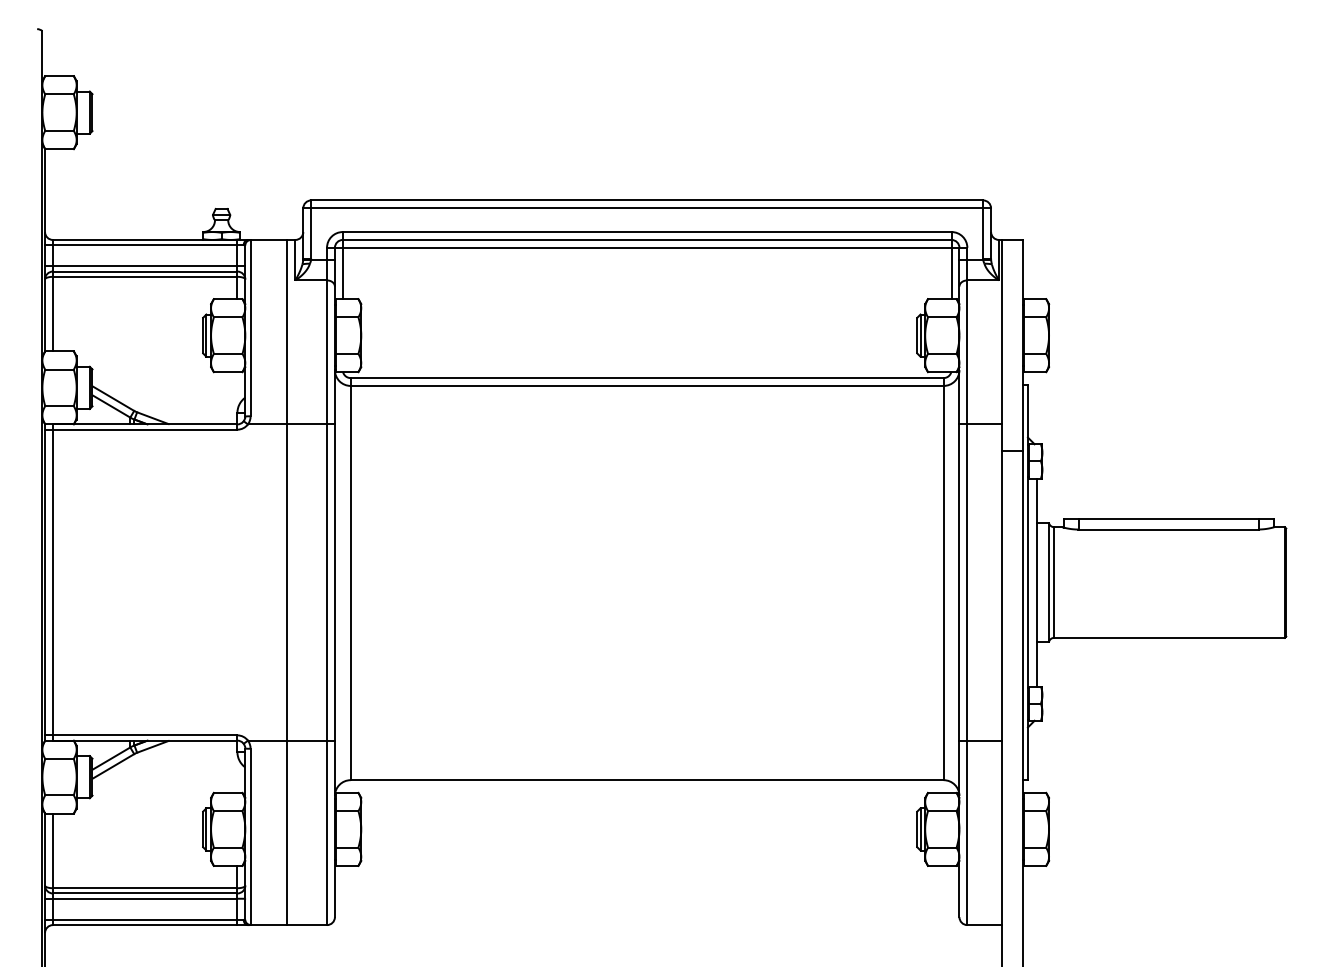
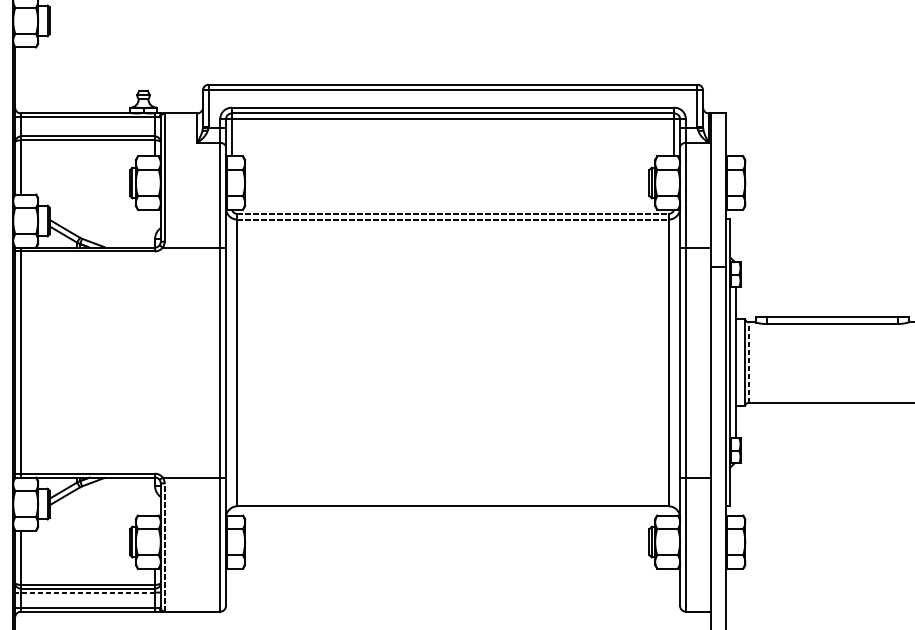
line: (145, 266) -> (88, 132), removed
line: (647, 378) -> (453, 214), solid -> dashed
line: (647, 385) -> (453, 219), solid -> dashed
line: (287, 582) -> (191, 362), removed
line: (1054, 582) -> (749, 362), solid -> dashed
line: (250, 836) -> (164, 547), solid -> dashed
line: (140, 898) -> (84, 592), solid -> dashed

